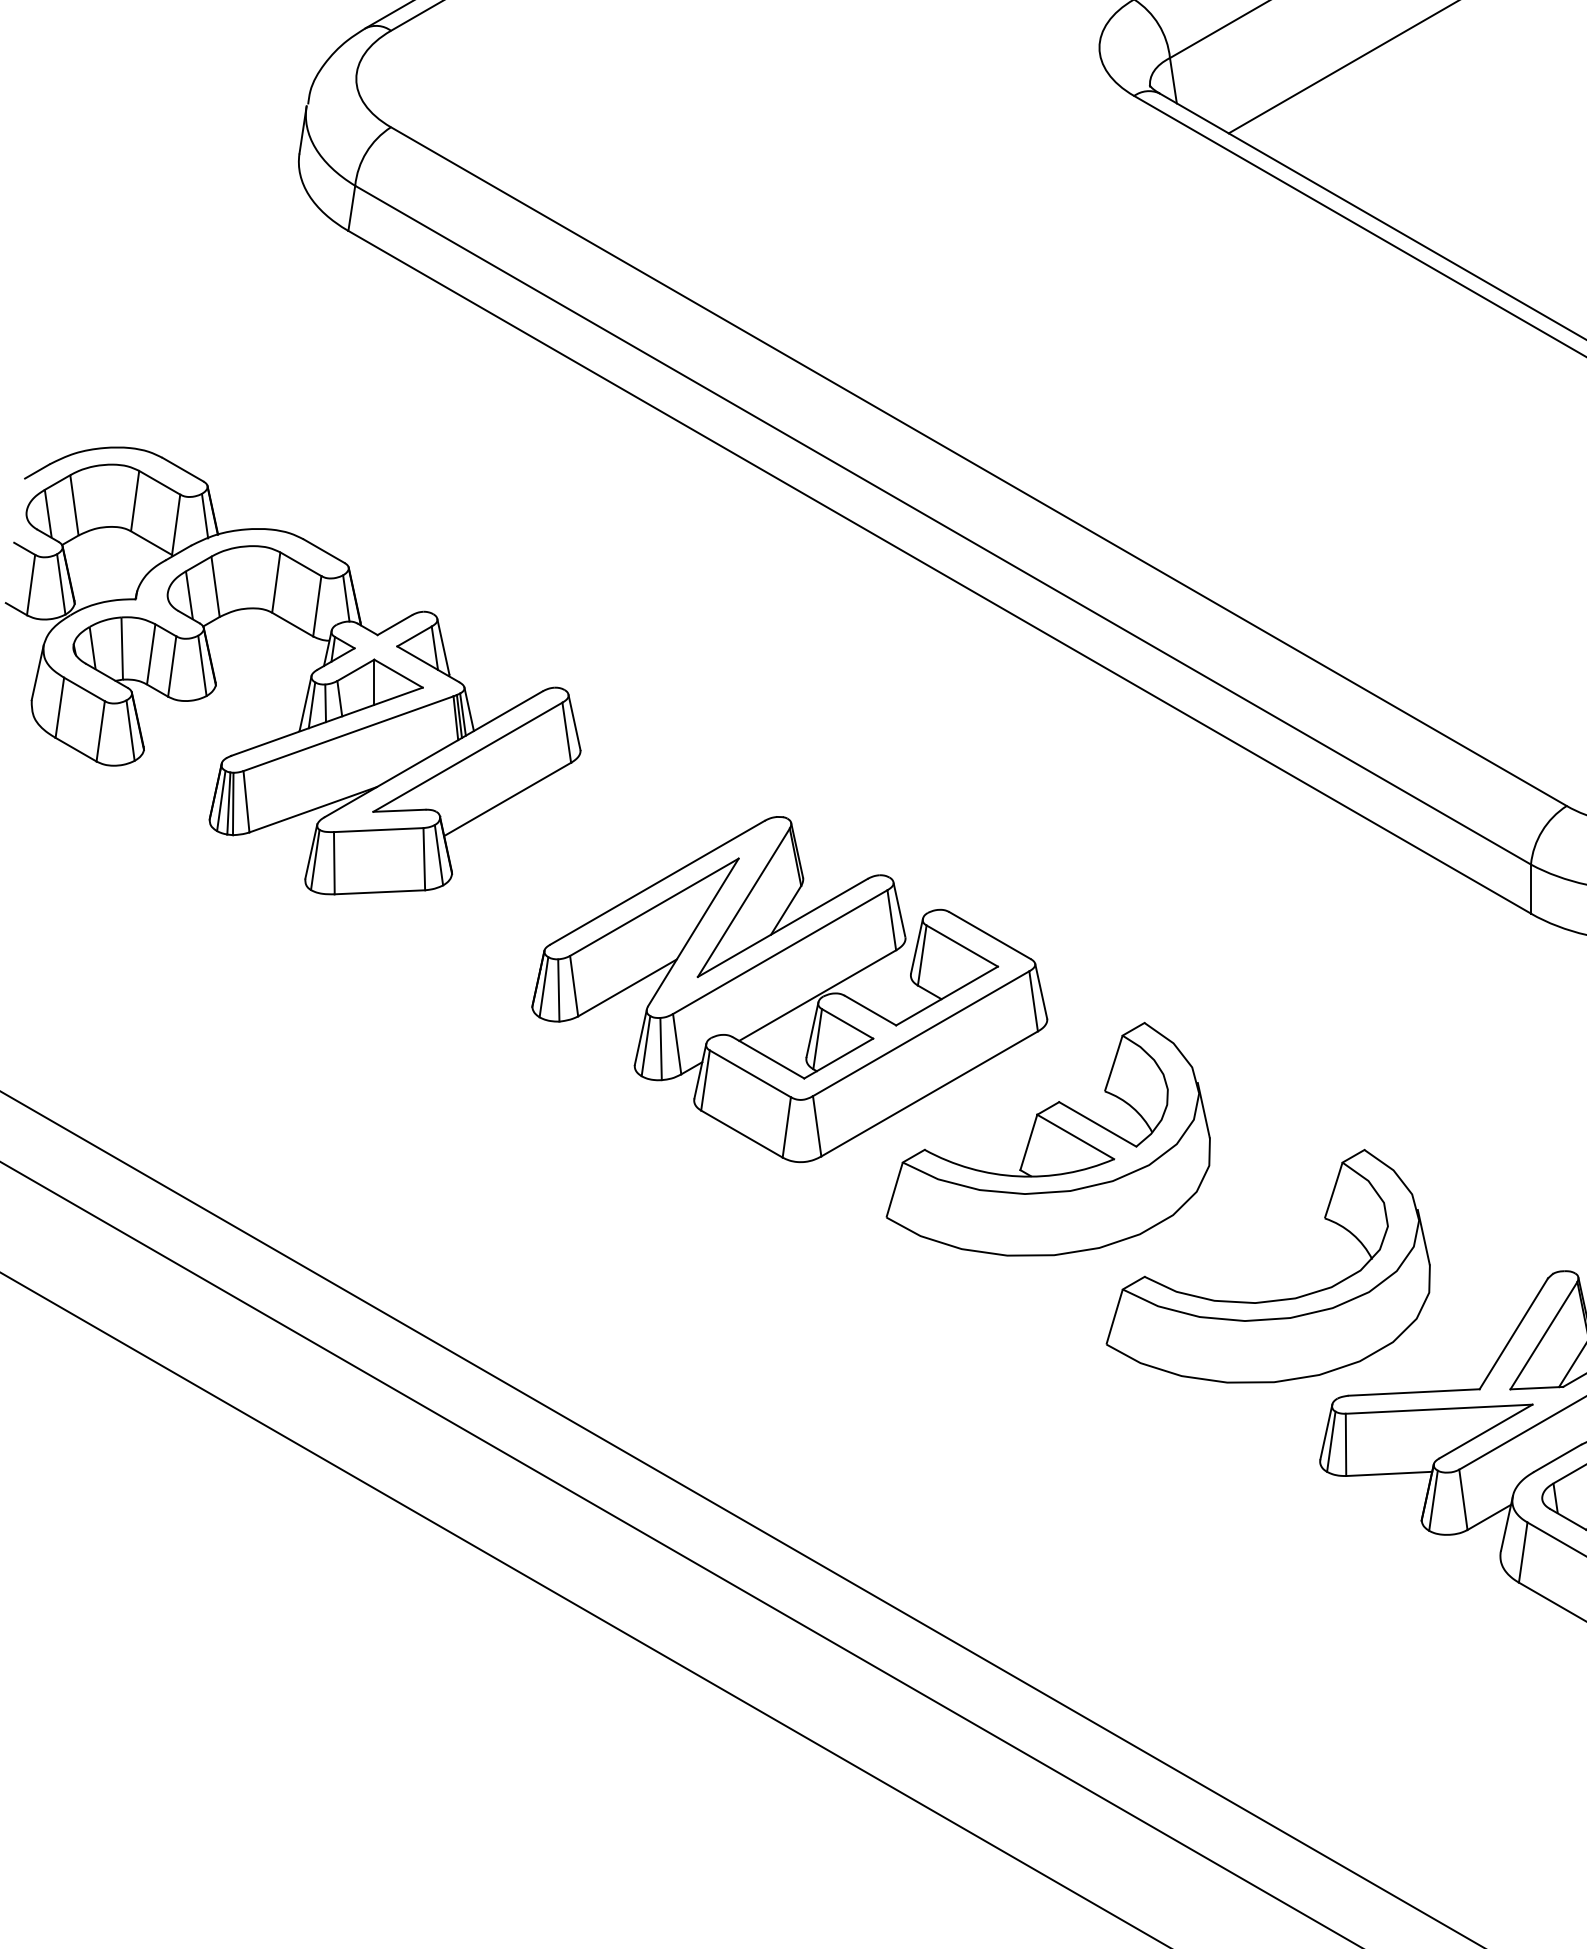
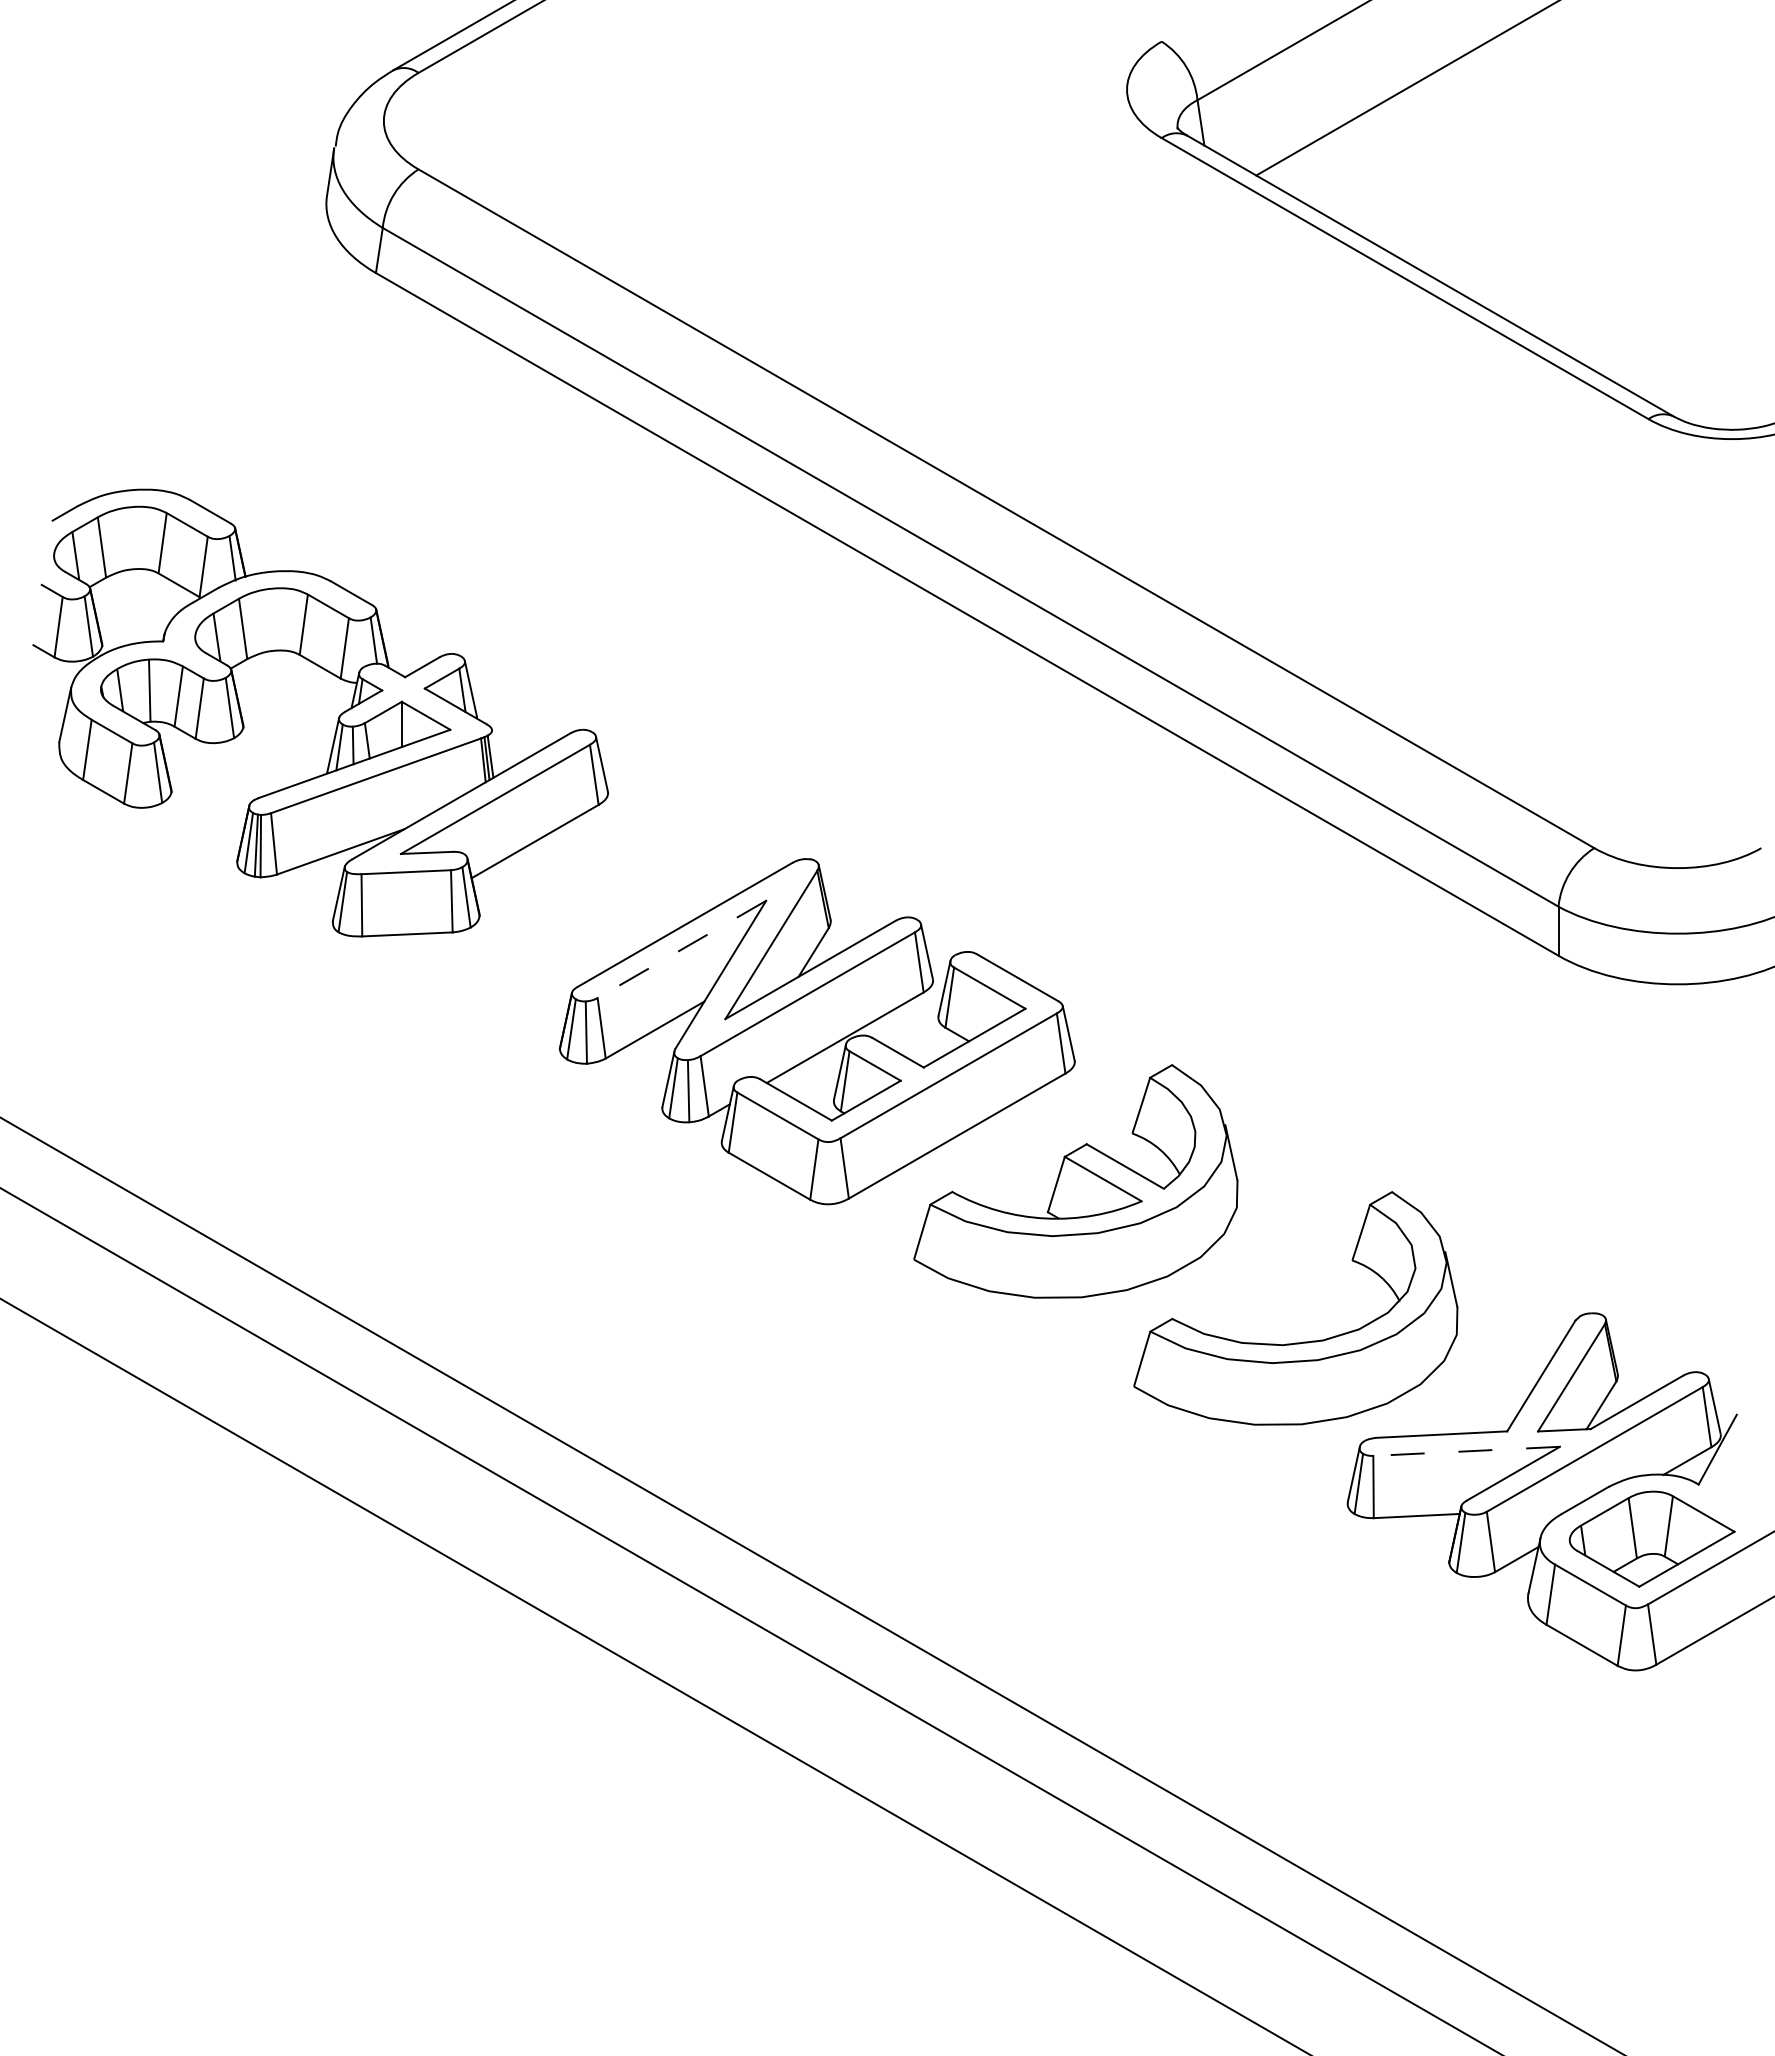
line: (468, 709) -> (496, 751), removed
line: (653, 907) -> (681, 949), solid -> dashed
line: (1438, 1409) -> (1466, 1451), solid -> dashed

